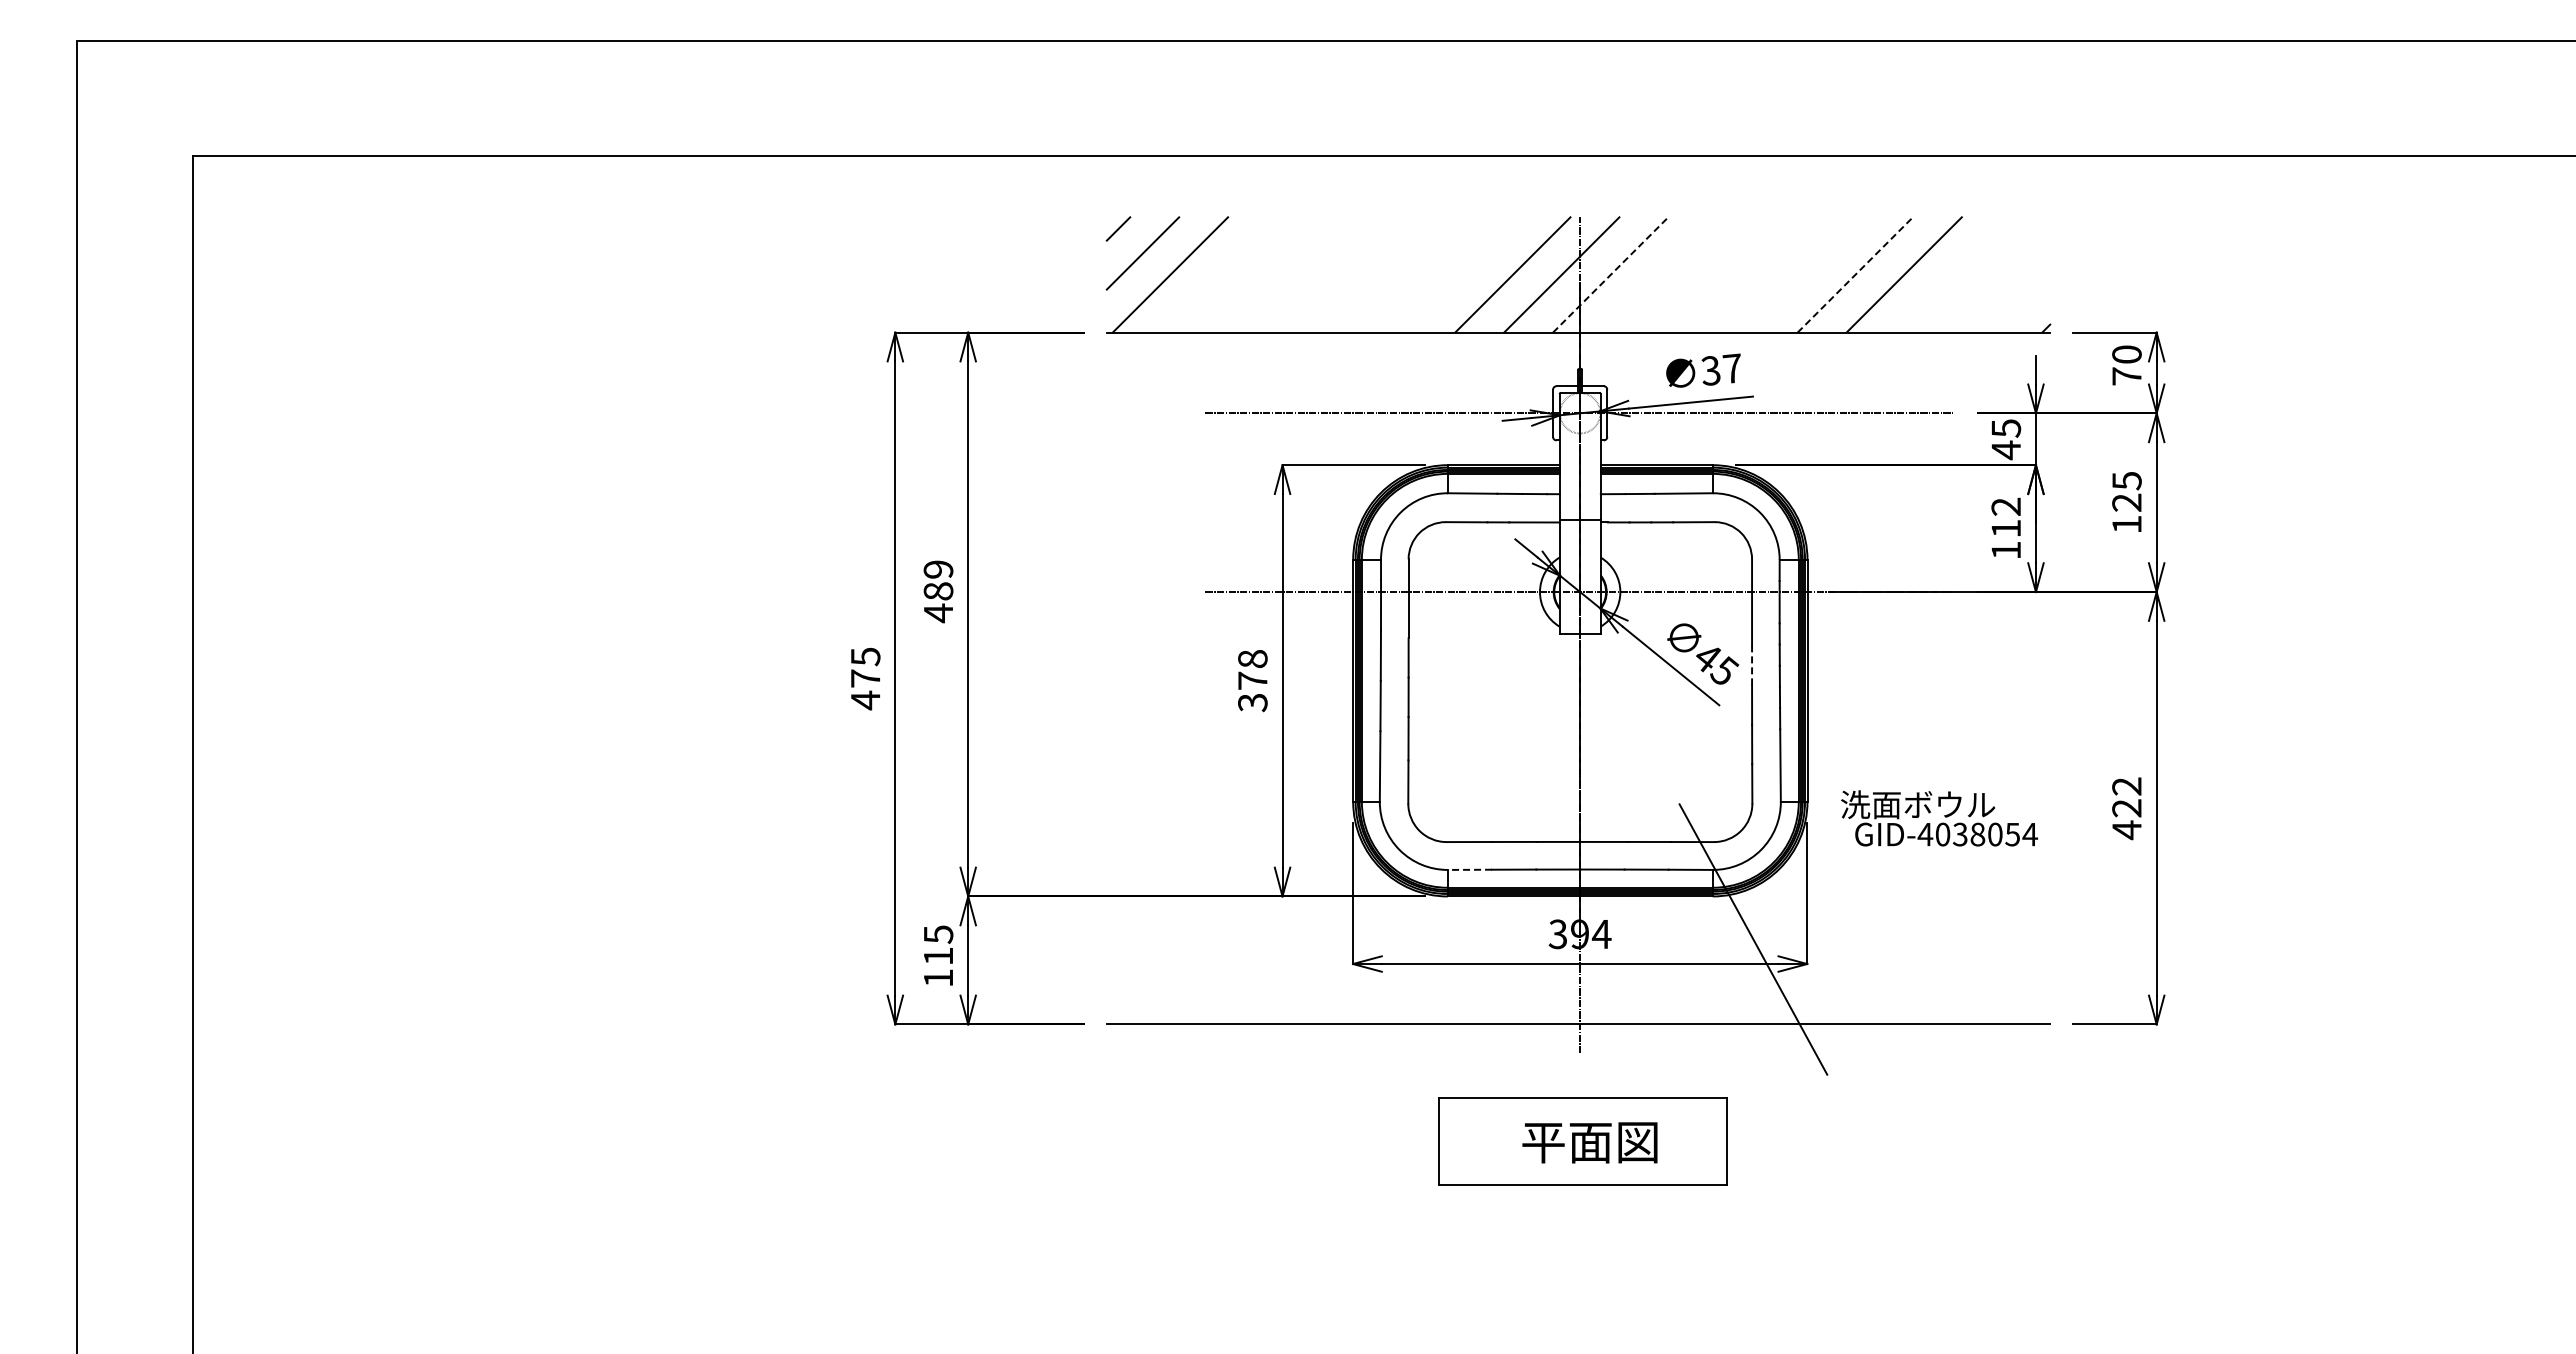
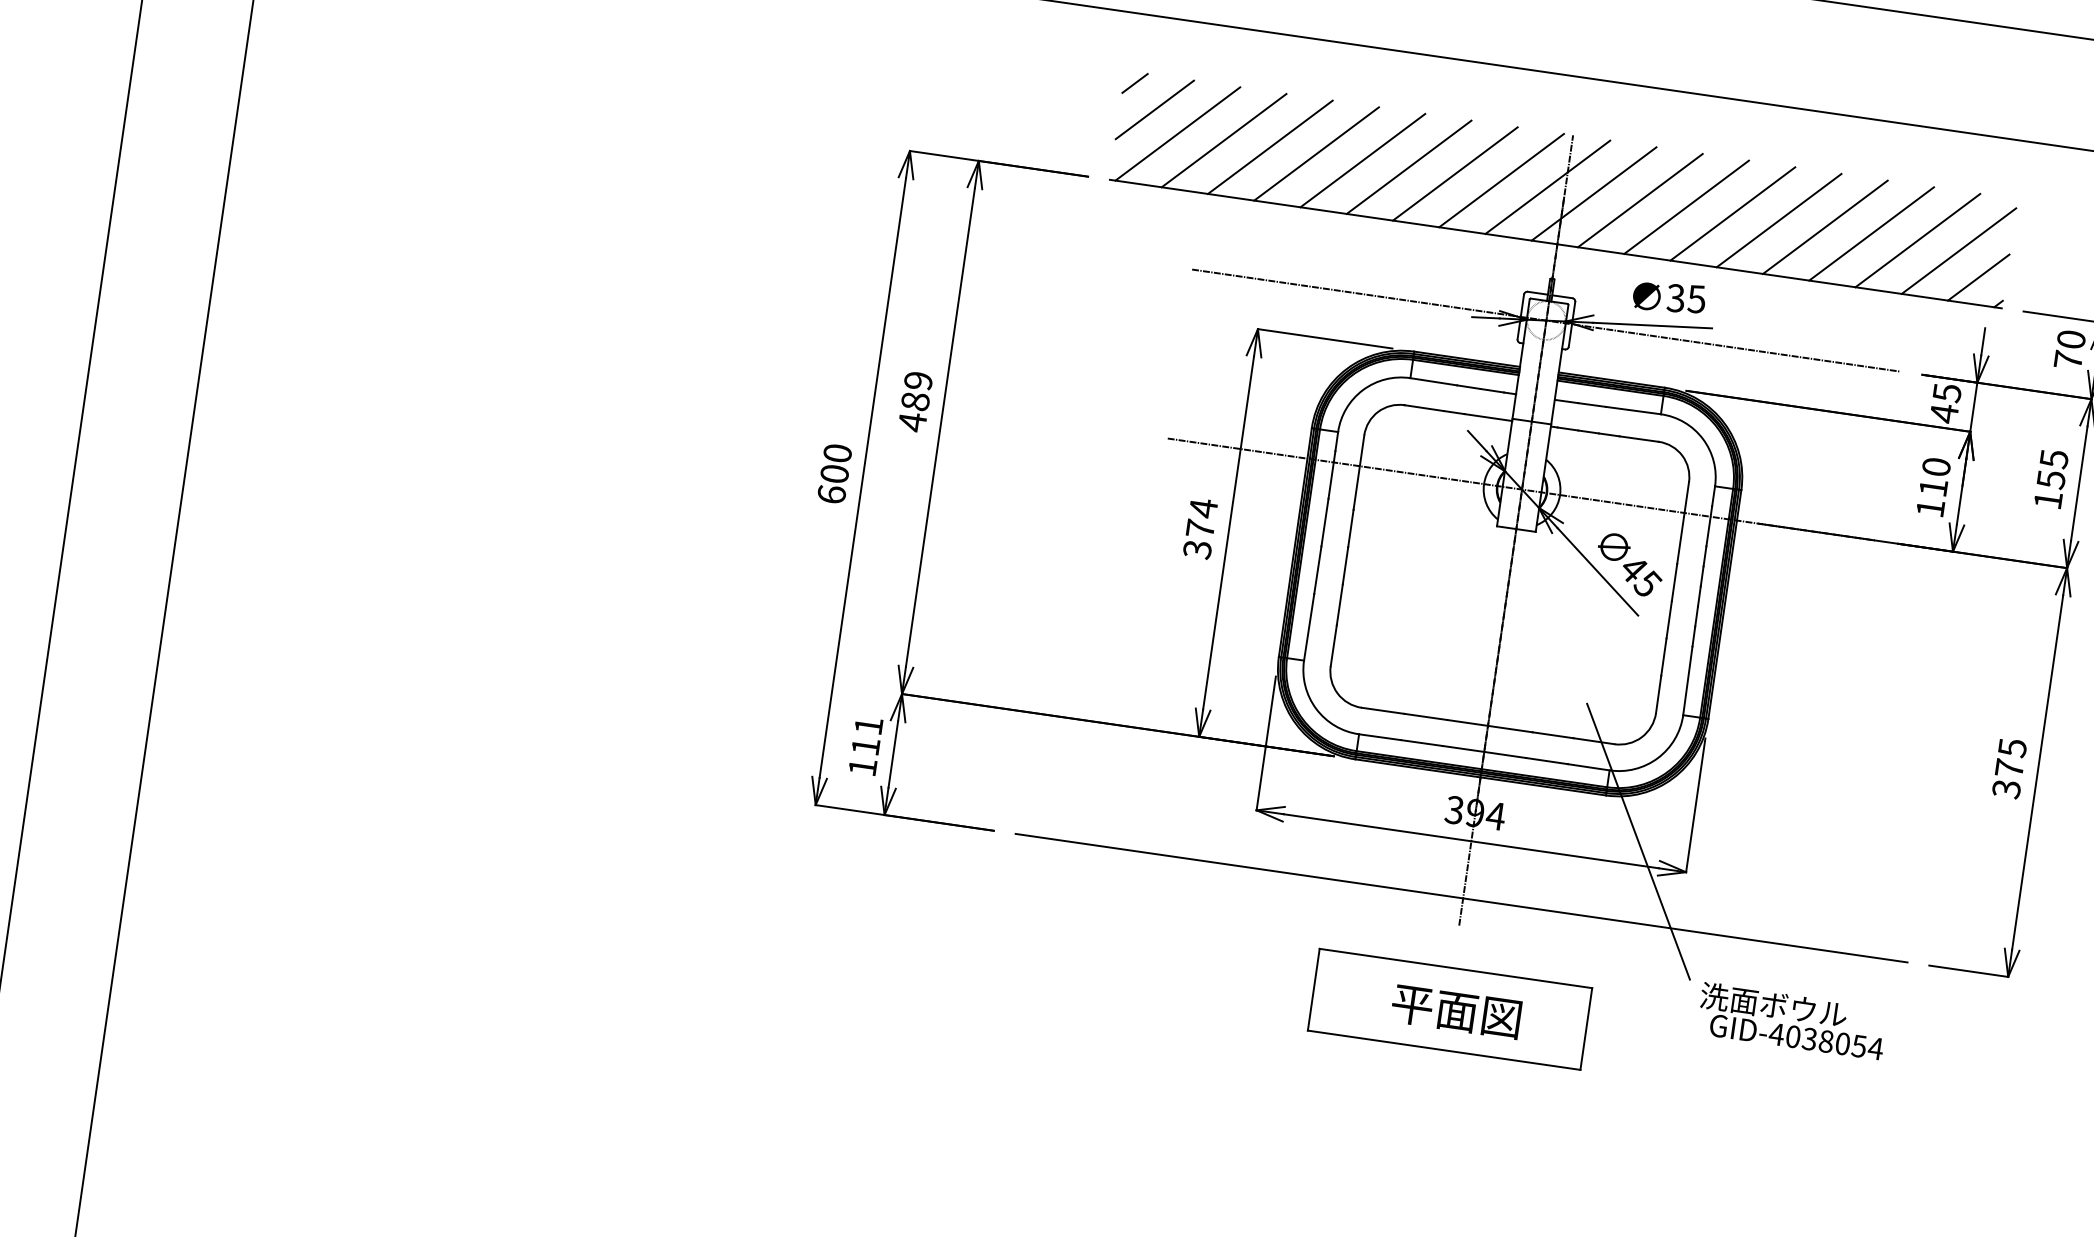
line: (1218, 274) -> (1223, 140), added
line: (1267, 274) -> (1269, 146), added
line: (1316, 274) -> (1316, 153), added
line: (1365, 274) -> (1362, 160), added
line: (1414, 274) -> (1408, 166), added
line: (1463, 274) -> (1455, 173), added
line: (1610, 274) -> (1593, 193), dashed -> solid
line: (1659, 274) -> (1640, 200), added
line: (1708, 274) -> (1686, 206), added
line: (1757, 274) -> (1732, 213), added
line: (1806, 274) -> (1779, 220), added
line: (1855, 274) -> (1825, 226), dashed -> solid
line: (1952, 274) -> (1917, 240), added
line: (1997, 279) -> (1959, 250), added
line: (2021, 303) -> (1978, 276), added
text: (1732, 368) -> (1696, 298), 37 -> 35
text: (2126, 502) -> (2050, 479), 125 -> 155
text: (2006, 506) -> (1936, 466), 112 -> 110
text: (1252, 659) -> (1203, 508), 378 -> 374
line: (1752, 665) -> (1674, 582), dashed -> solid
text: (865, 678) -> (834, 473), 475 -> 600
text: (2126, 808) -> (2009, 768), 422 -> 375
text: (1939, 818) -> (1792, 1021), moved
line: (1469, 869) -> (1379, 736), dashed -> solid
text: (938, 934) -> (868, 725), 115 -> 111

